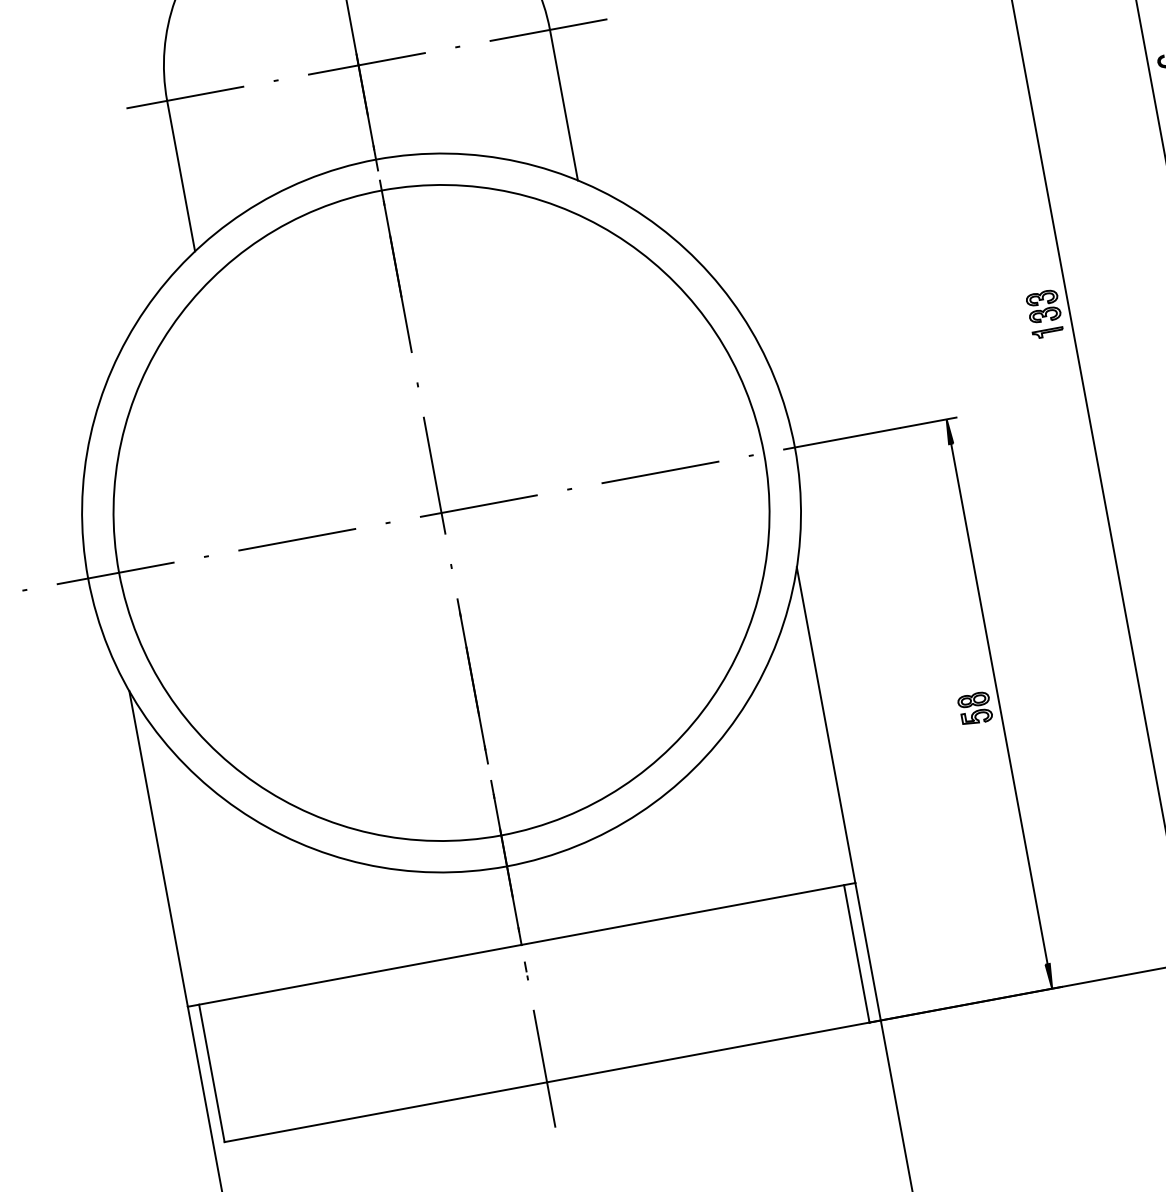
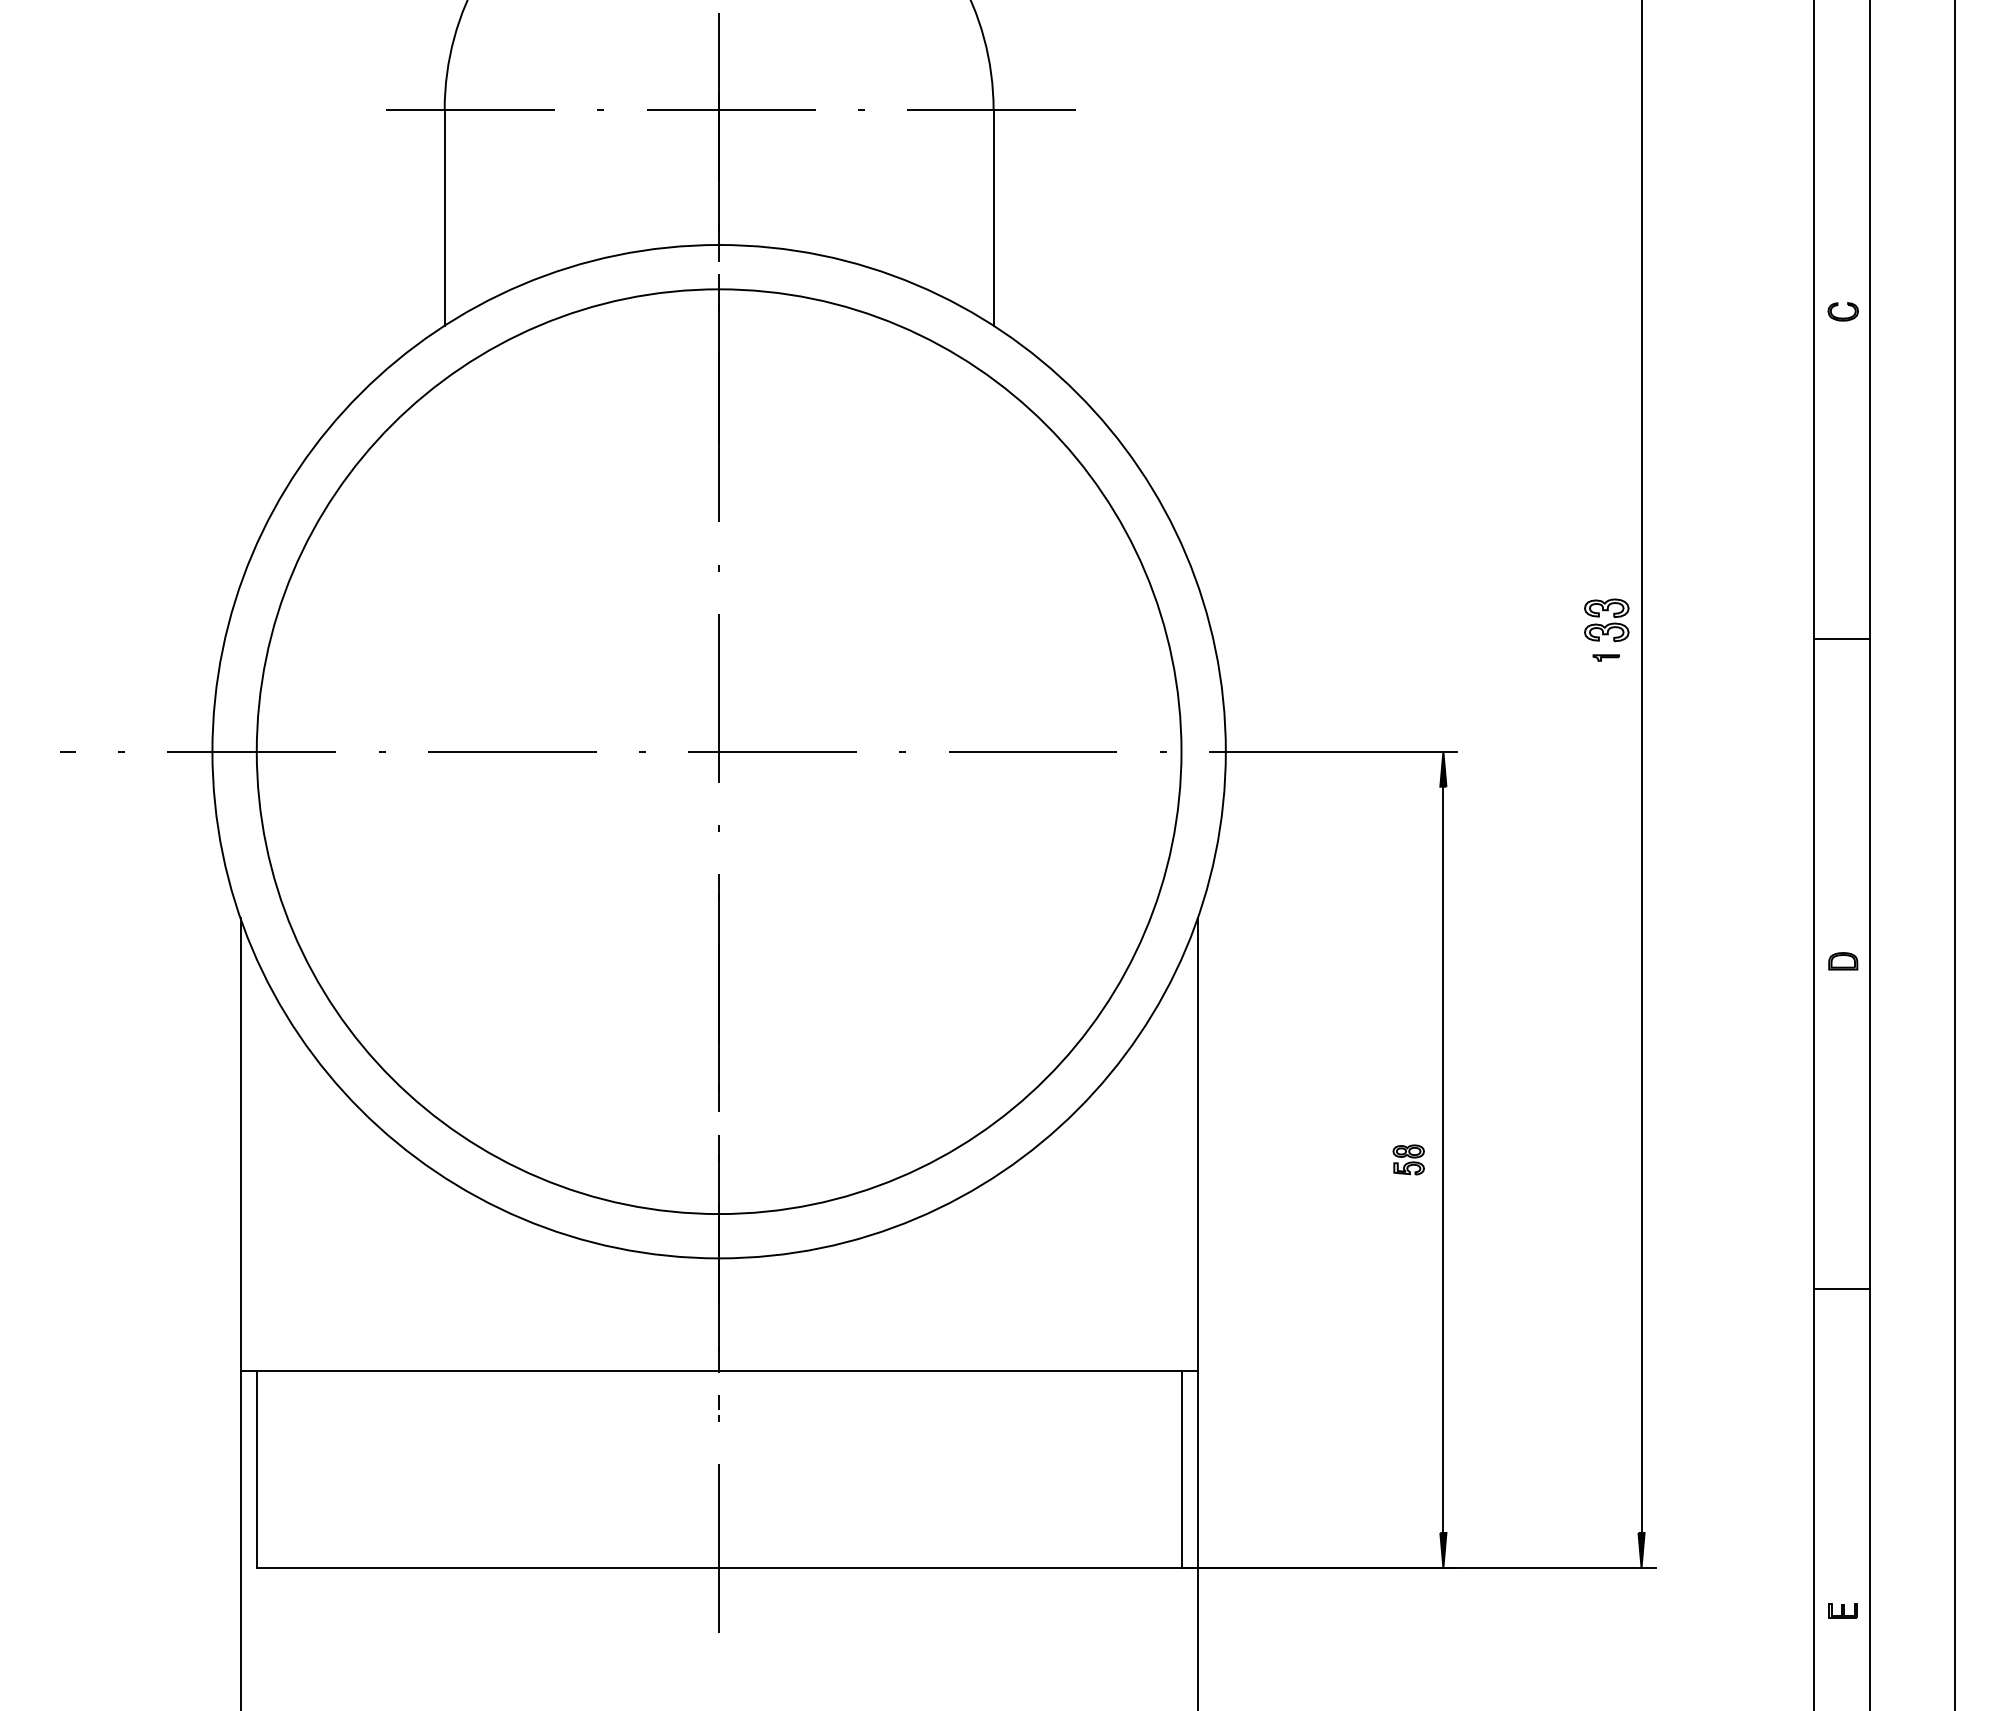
part: (1048, 332) -> (1606, 657), size x0.6
part: (975, 708) -> (1408, 1159), size x0.7

